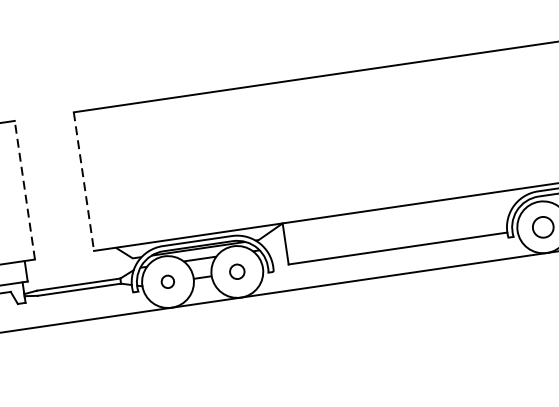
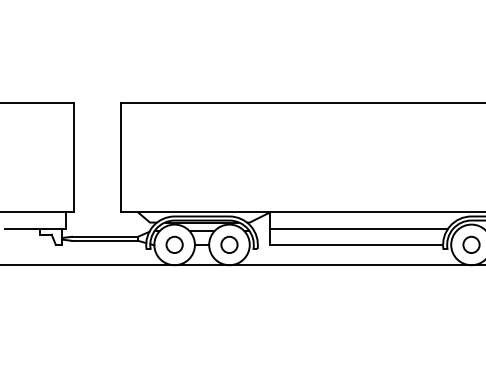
line: (83, 181) -> (120, 157), dashed -> solid
line: (25, 190) -> (74, 157), dashed -> solid
line: (398, 227) -> (359, 228), added
circle: (237, 271) -> (229, 244), size x1.43
circle: (167, 281) -> (174, 244), size x1.67

